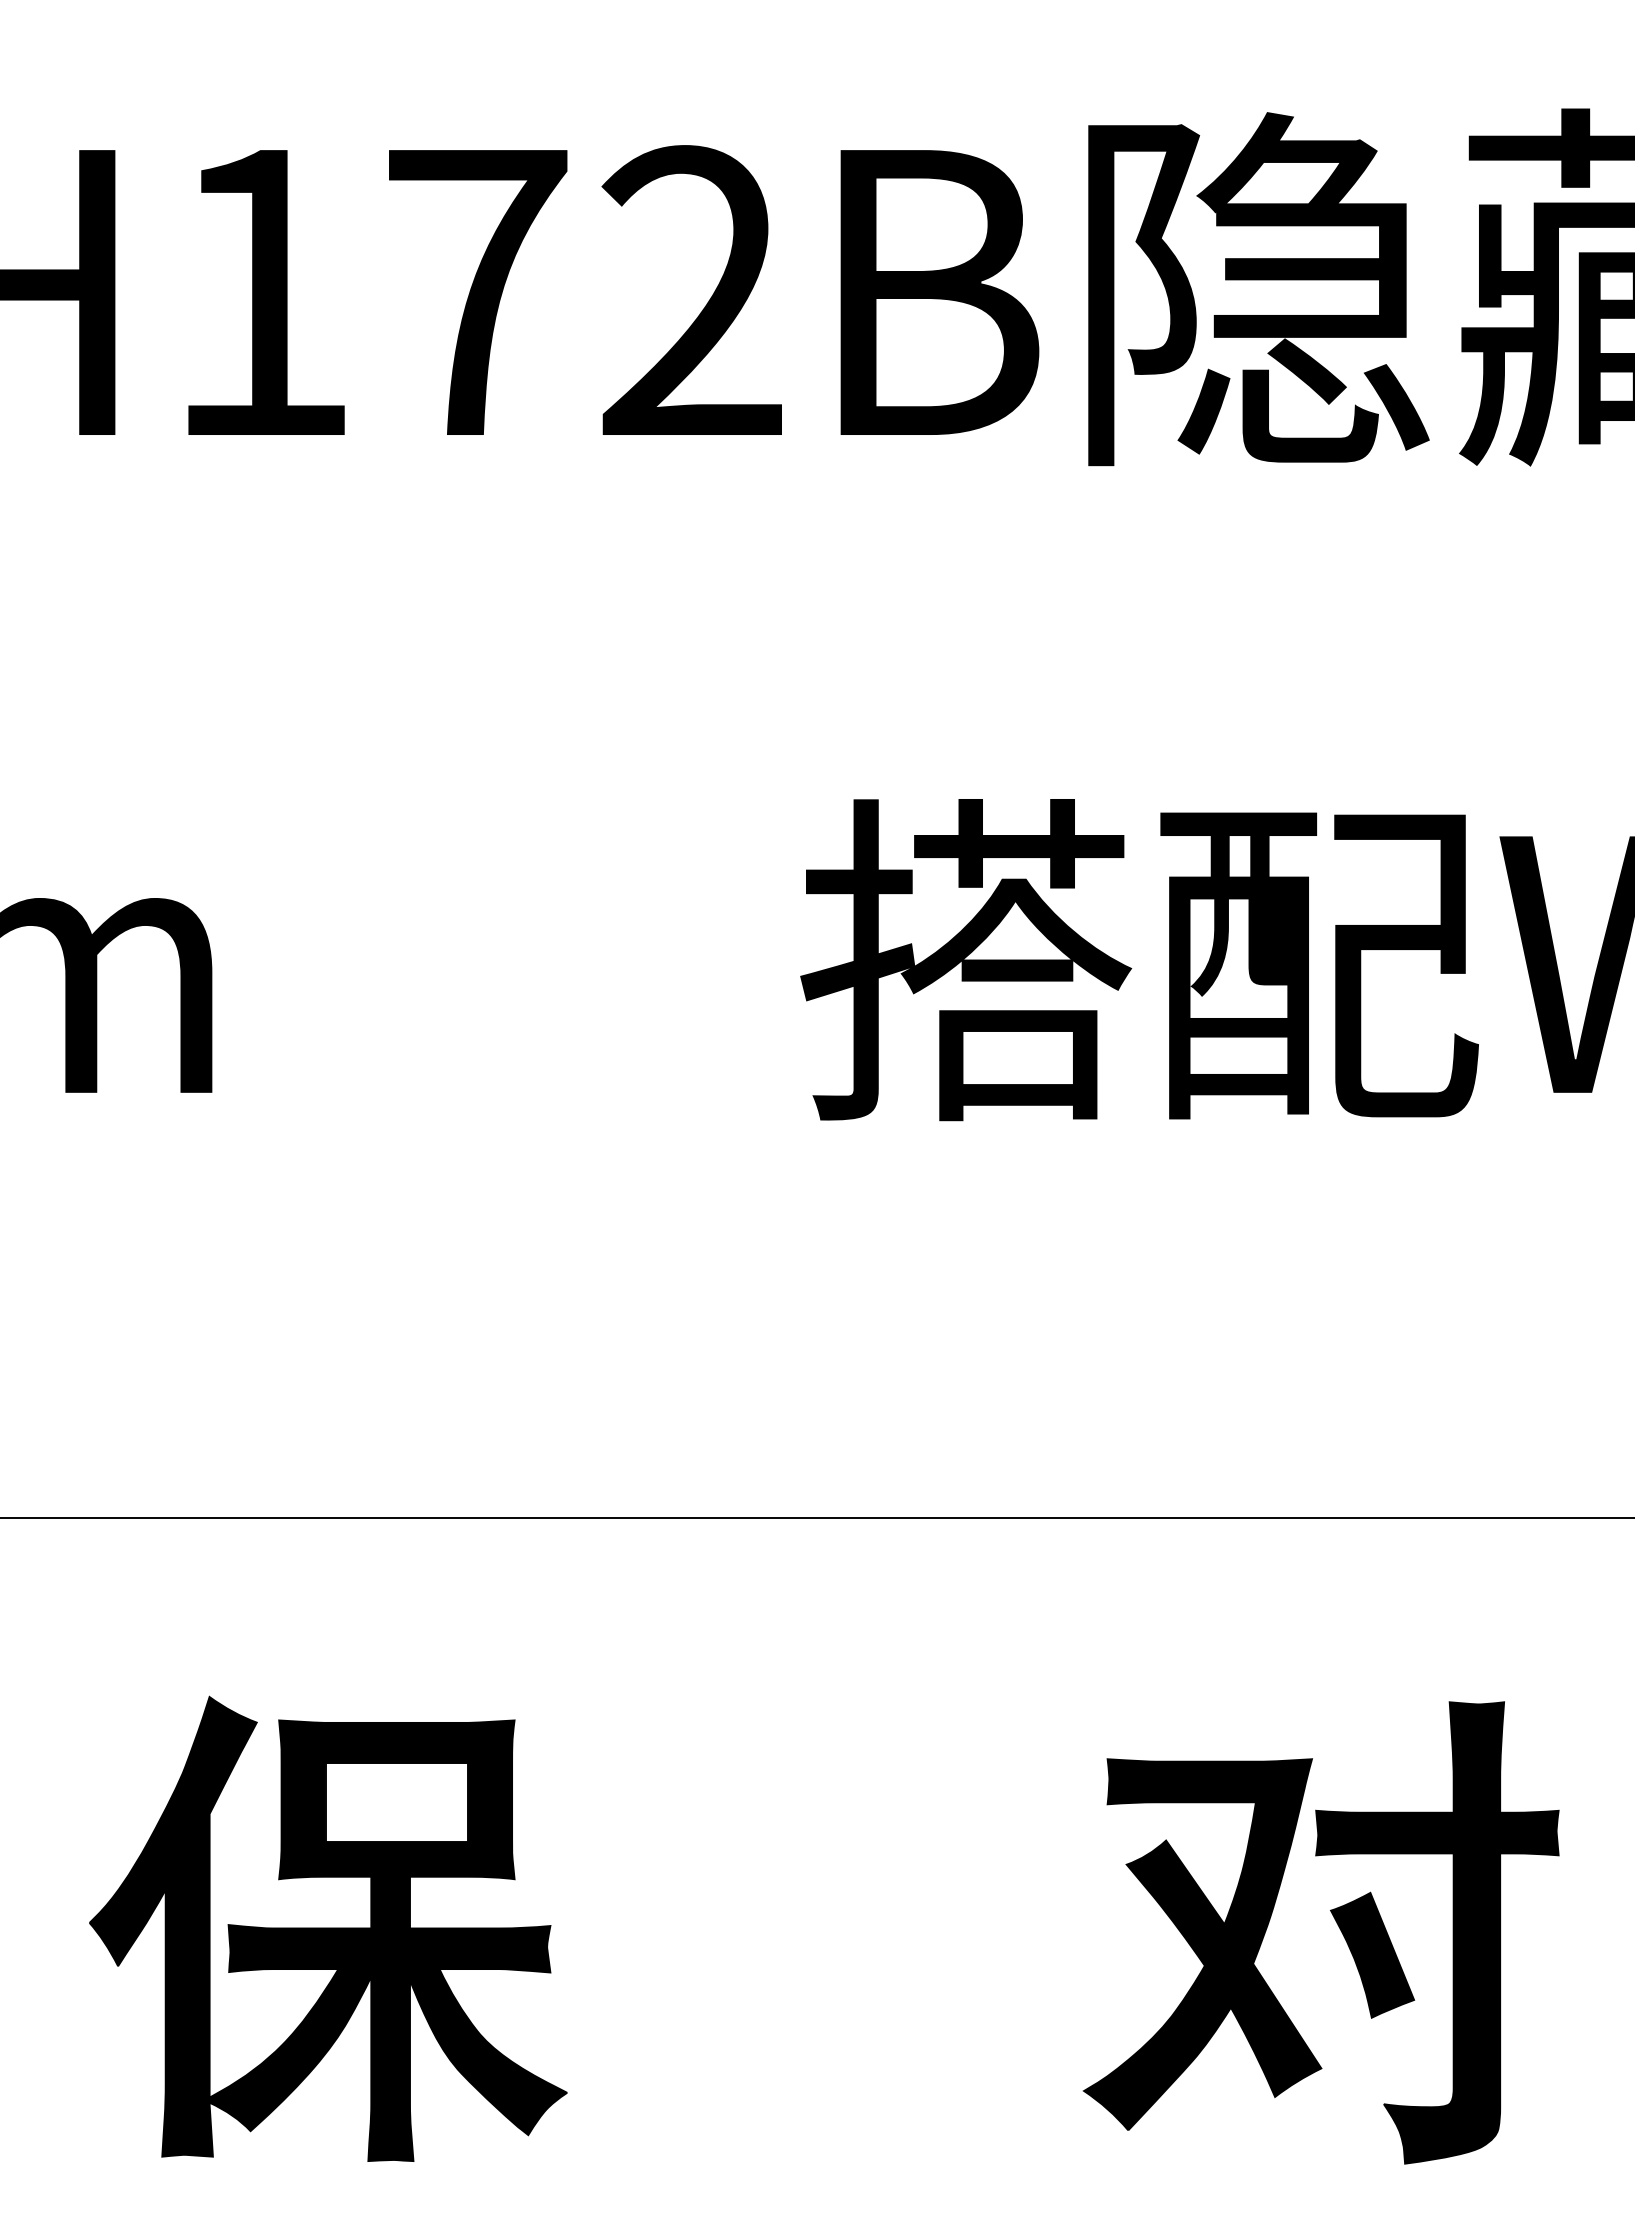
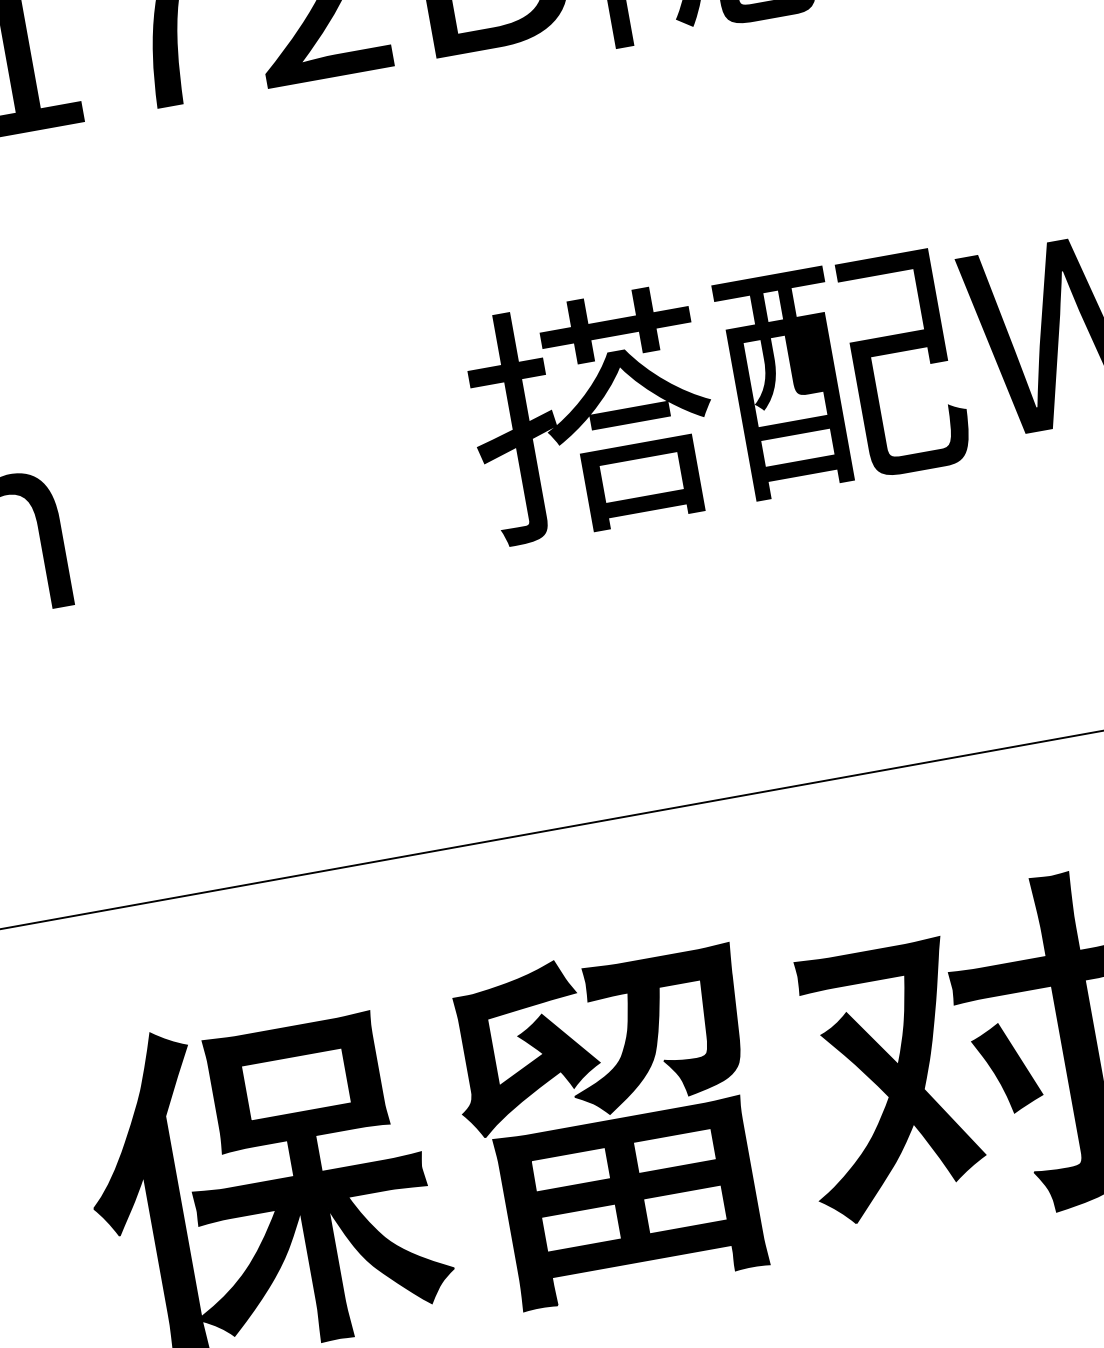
part: (819, 1932) -> (612, 1122), added

